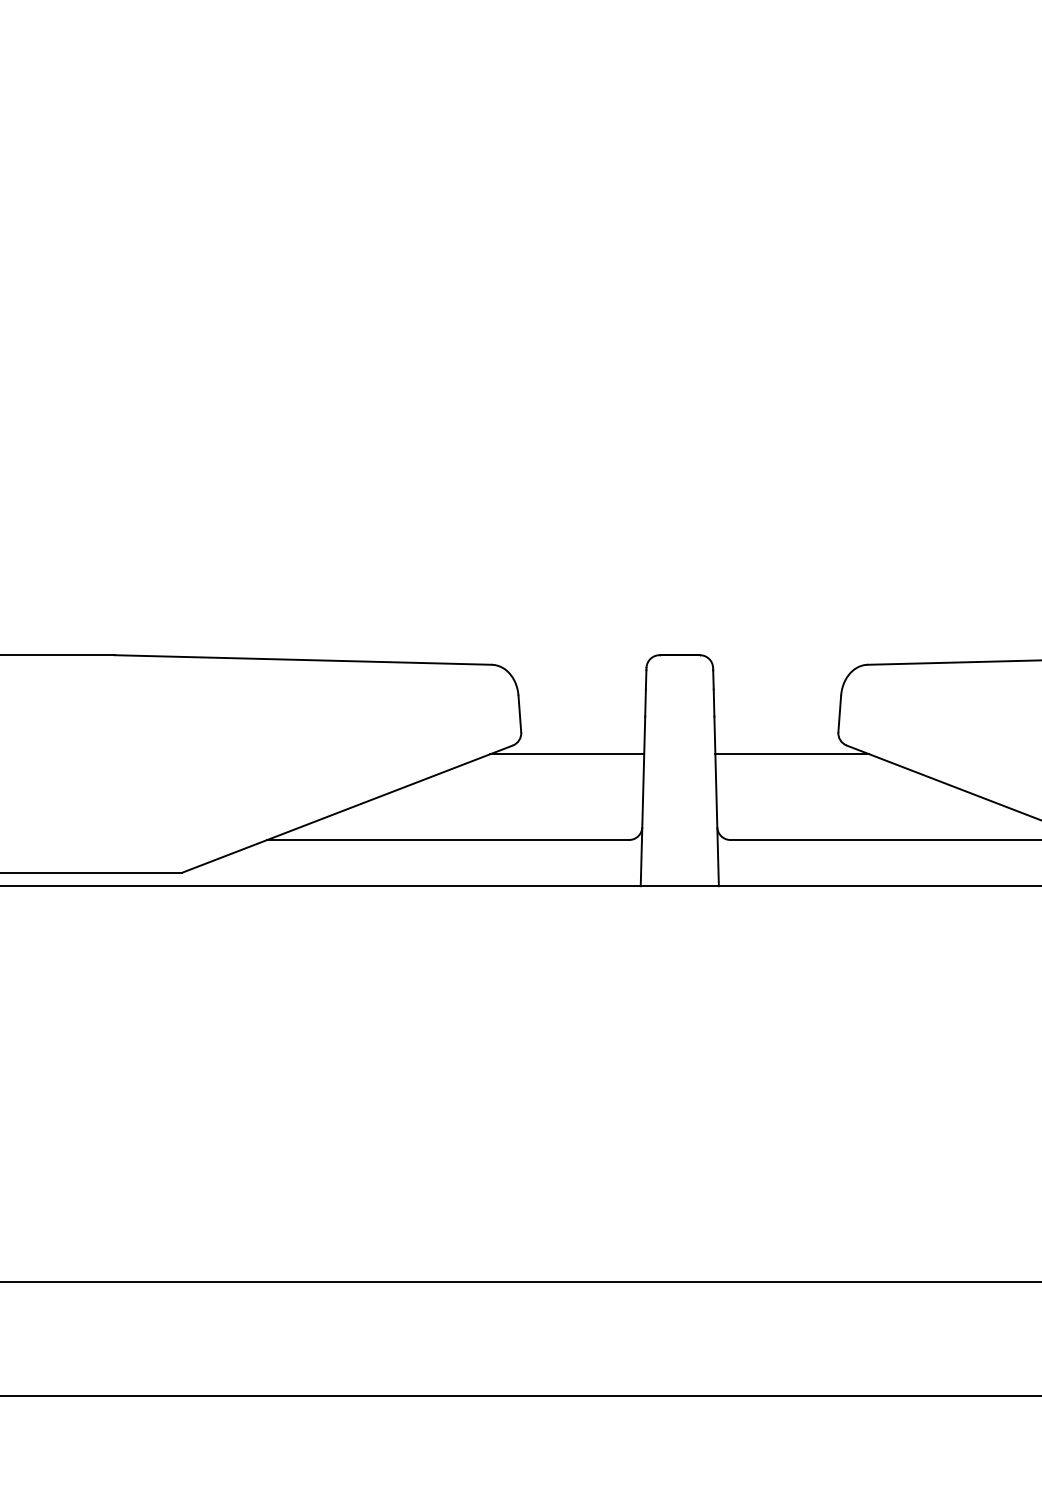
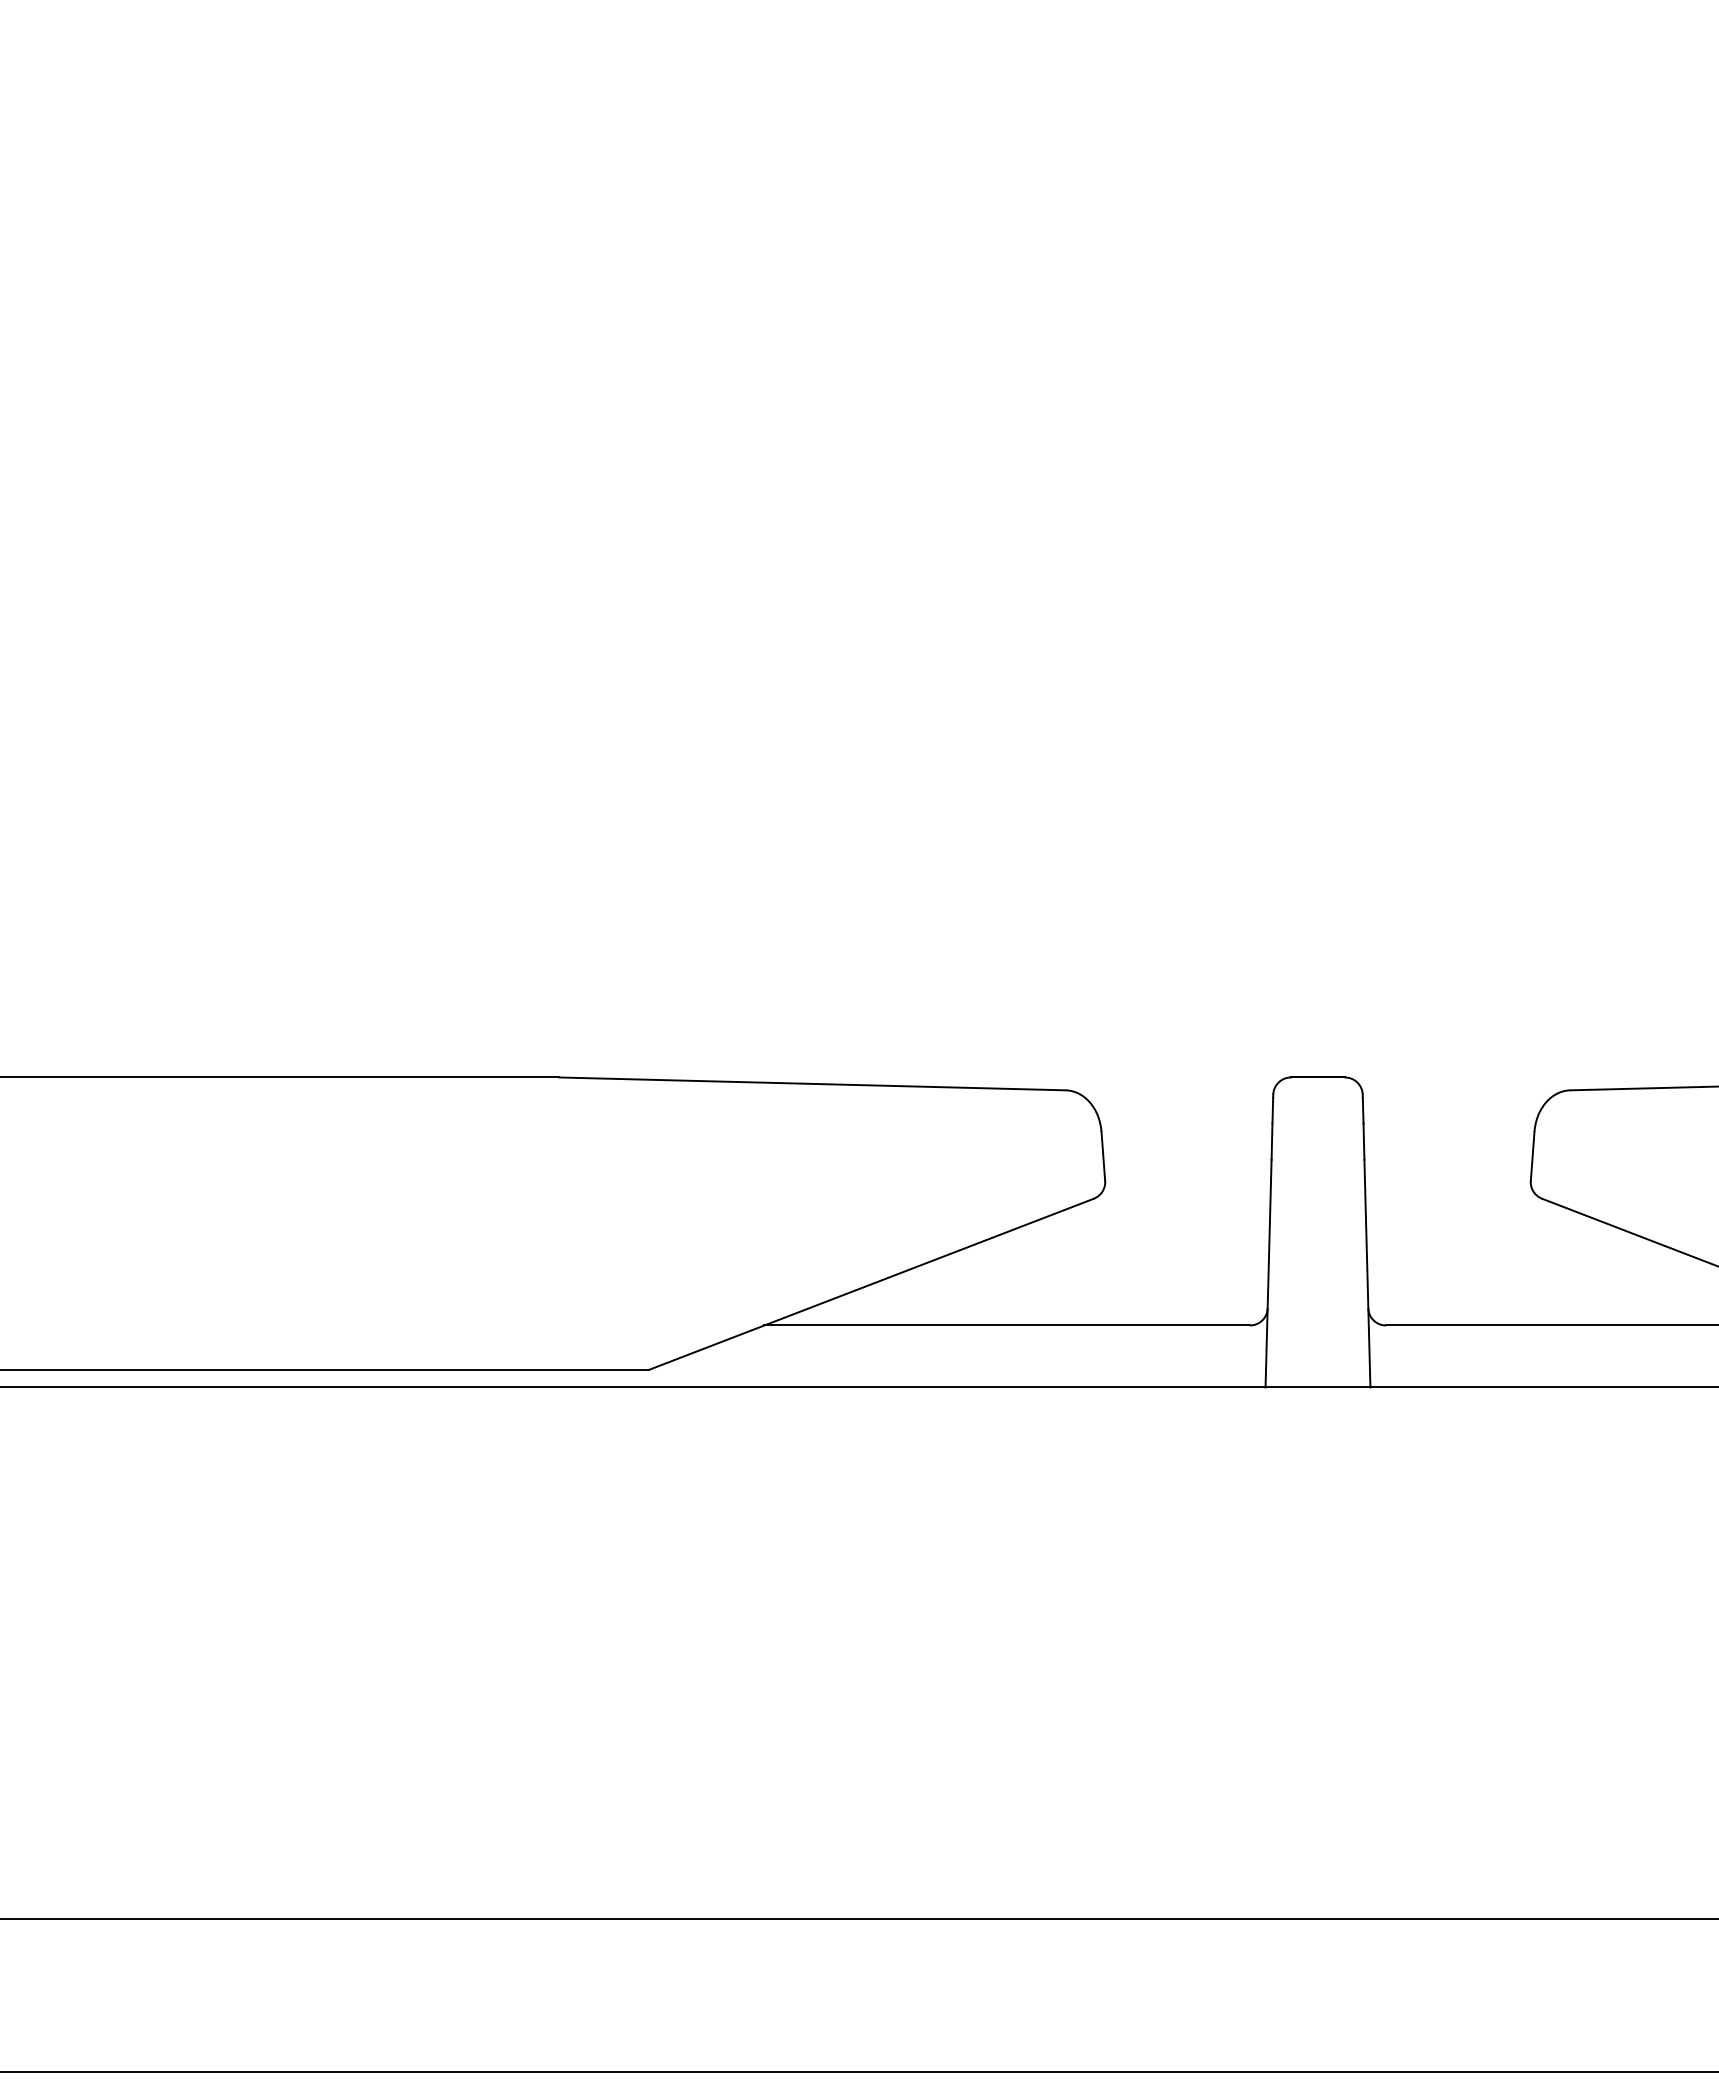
line: (566, 754) -> (1166, 1210), removed
line: (791, 754) -> (1468, 1210), removed

